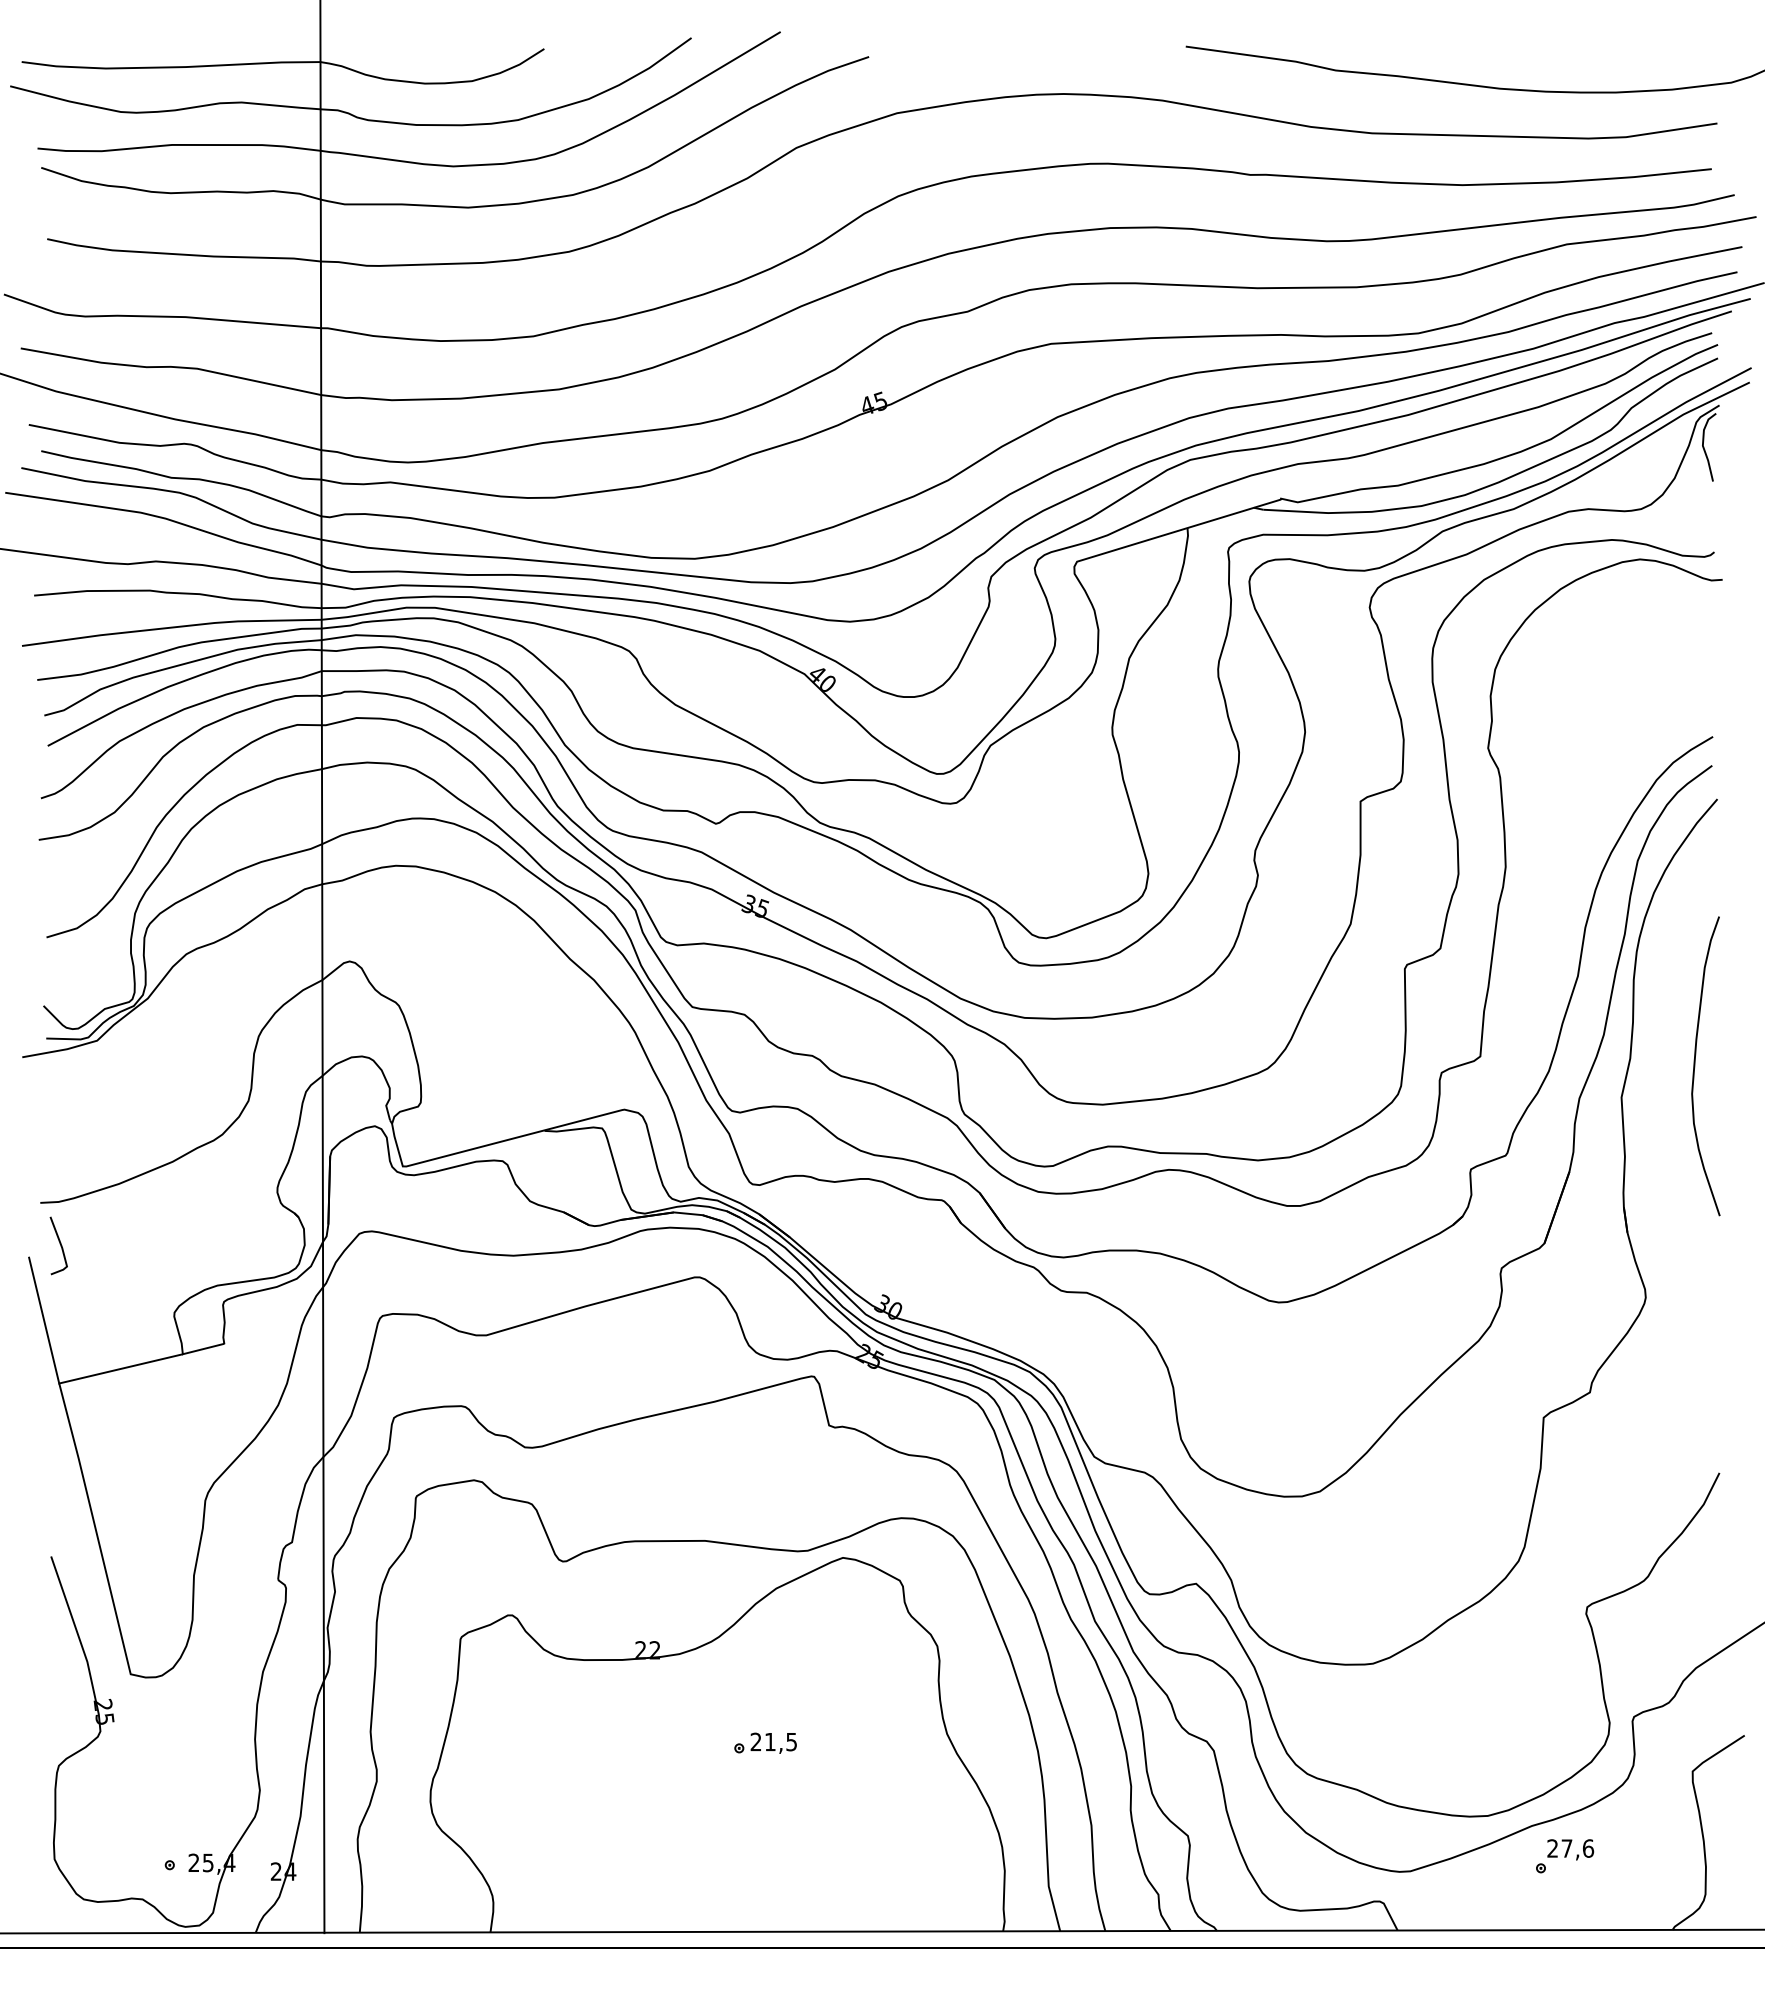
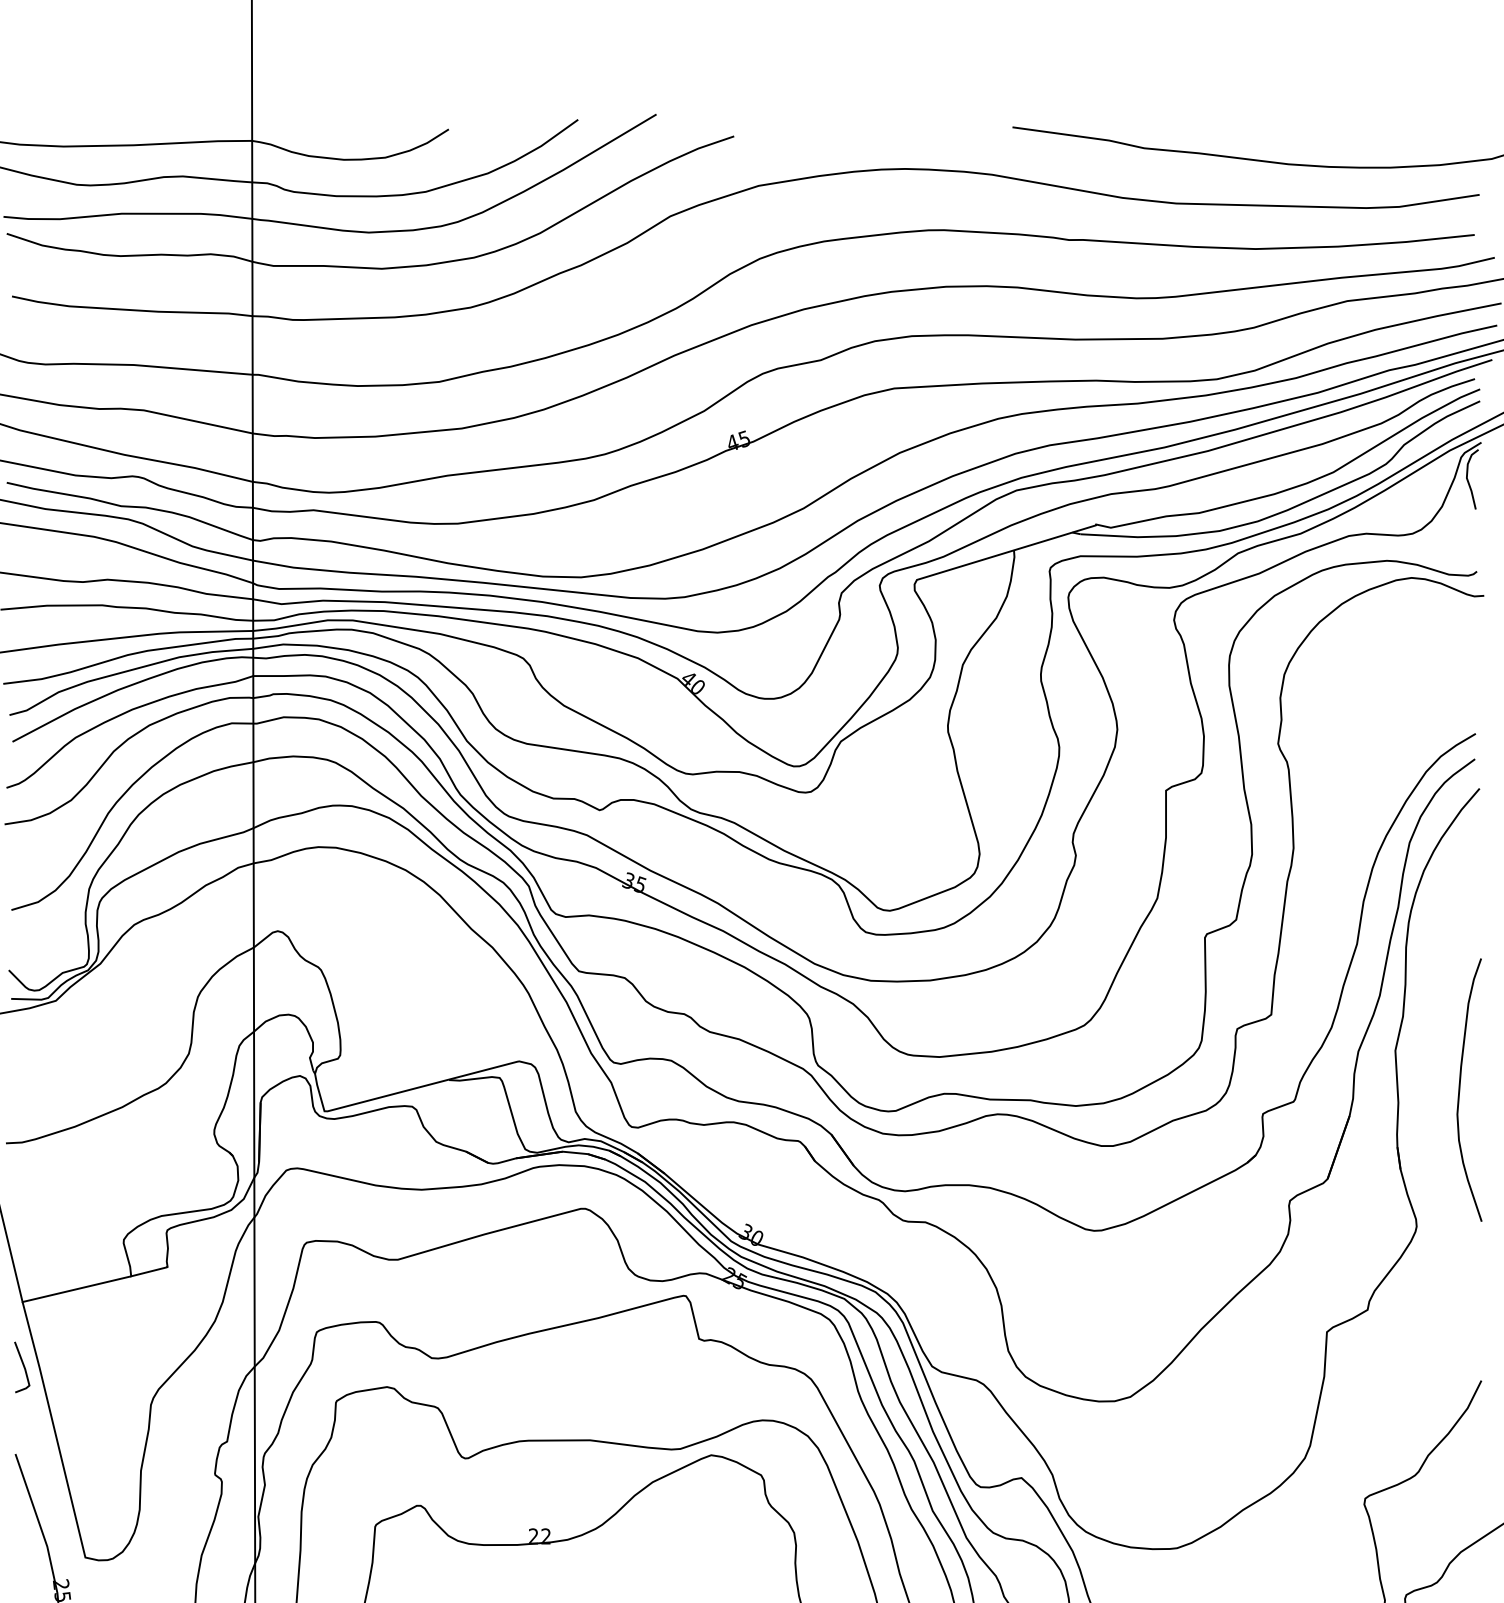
curve: (1695, 1066) -> (1460, 1090), moved
line: (59, 1244) -> (22, 1366), moved

